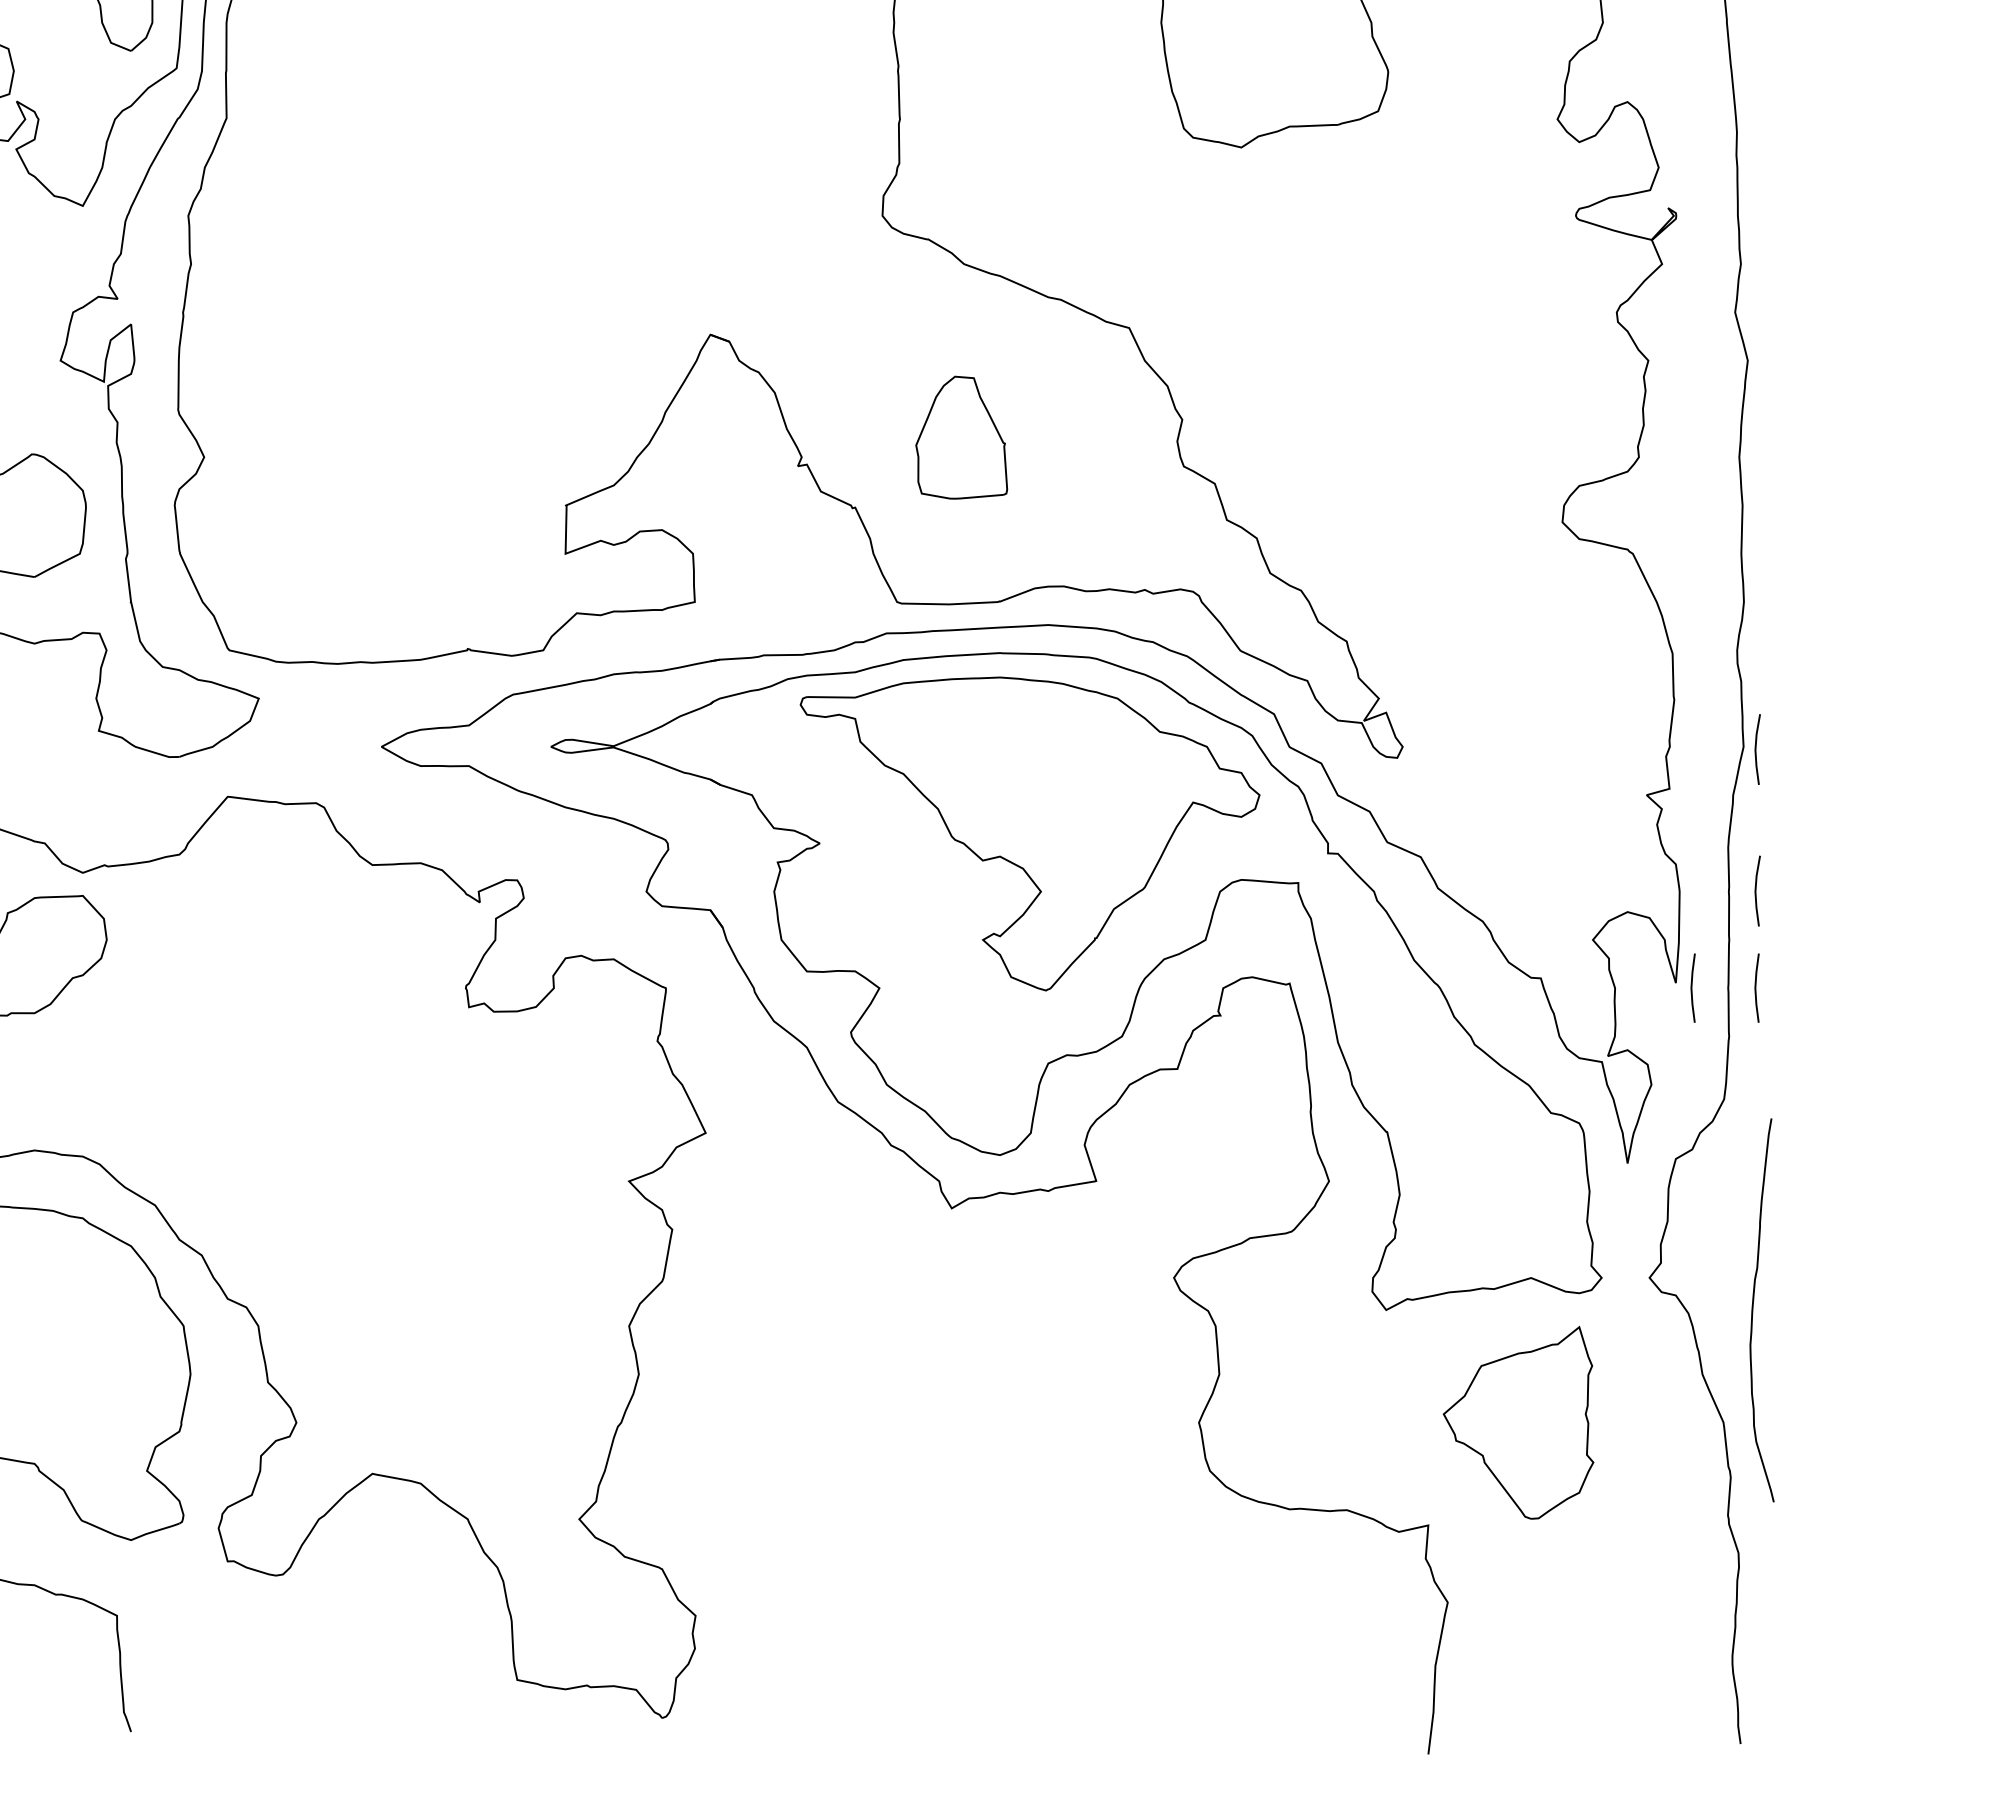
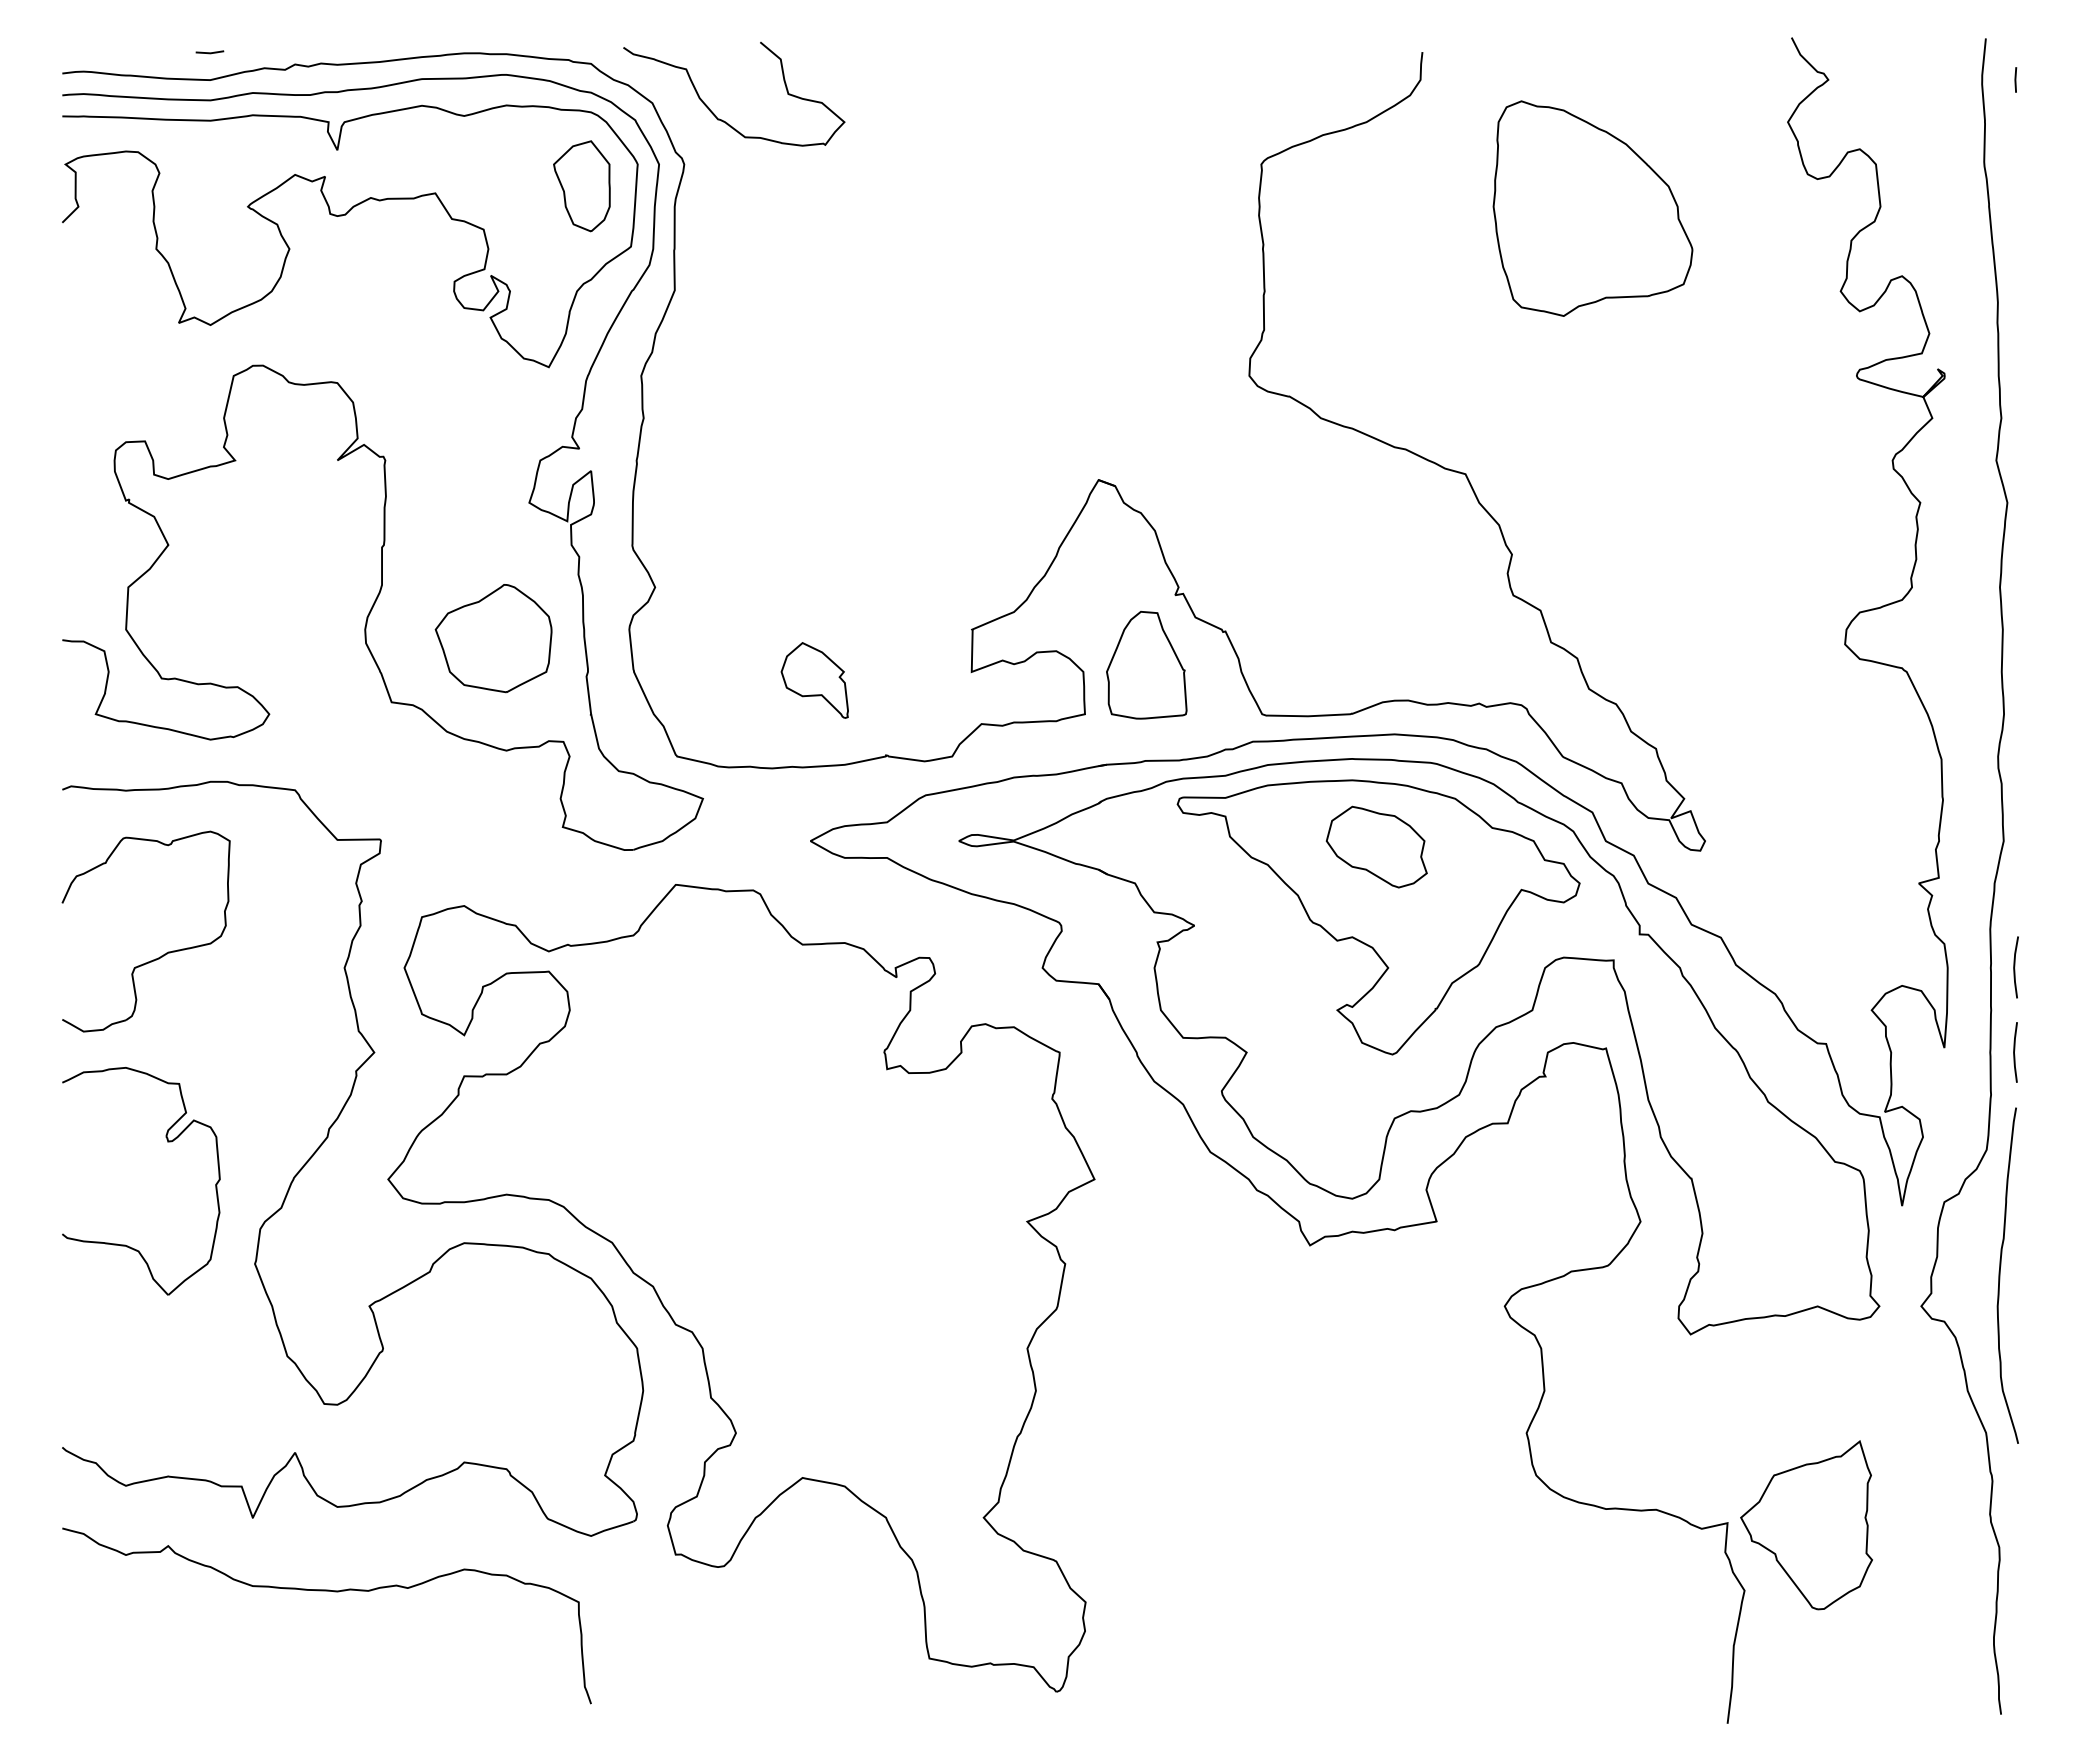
part: (961, 437) -> (1146, 665), moved
part: (386, 563) -> (814, 680), added
line: (1757, 749) -> (2015, 843), removed
part: (1027, 753) -> (1376, 846), added
line: (1691, 988) -> (1958, 1052), removed
curve: (1753, 1310) -> (2000, 1275), moved
part: (1518, 1423) -> (1806, 1525), moved

